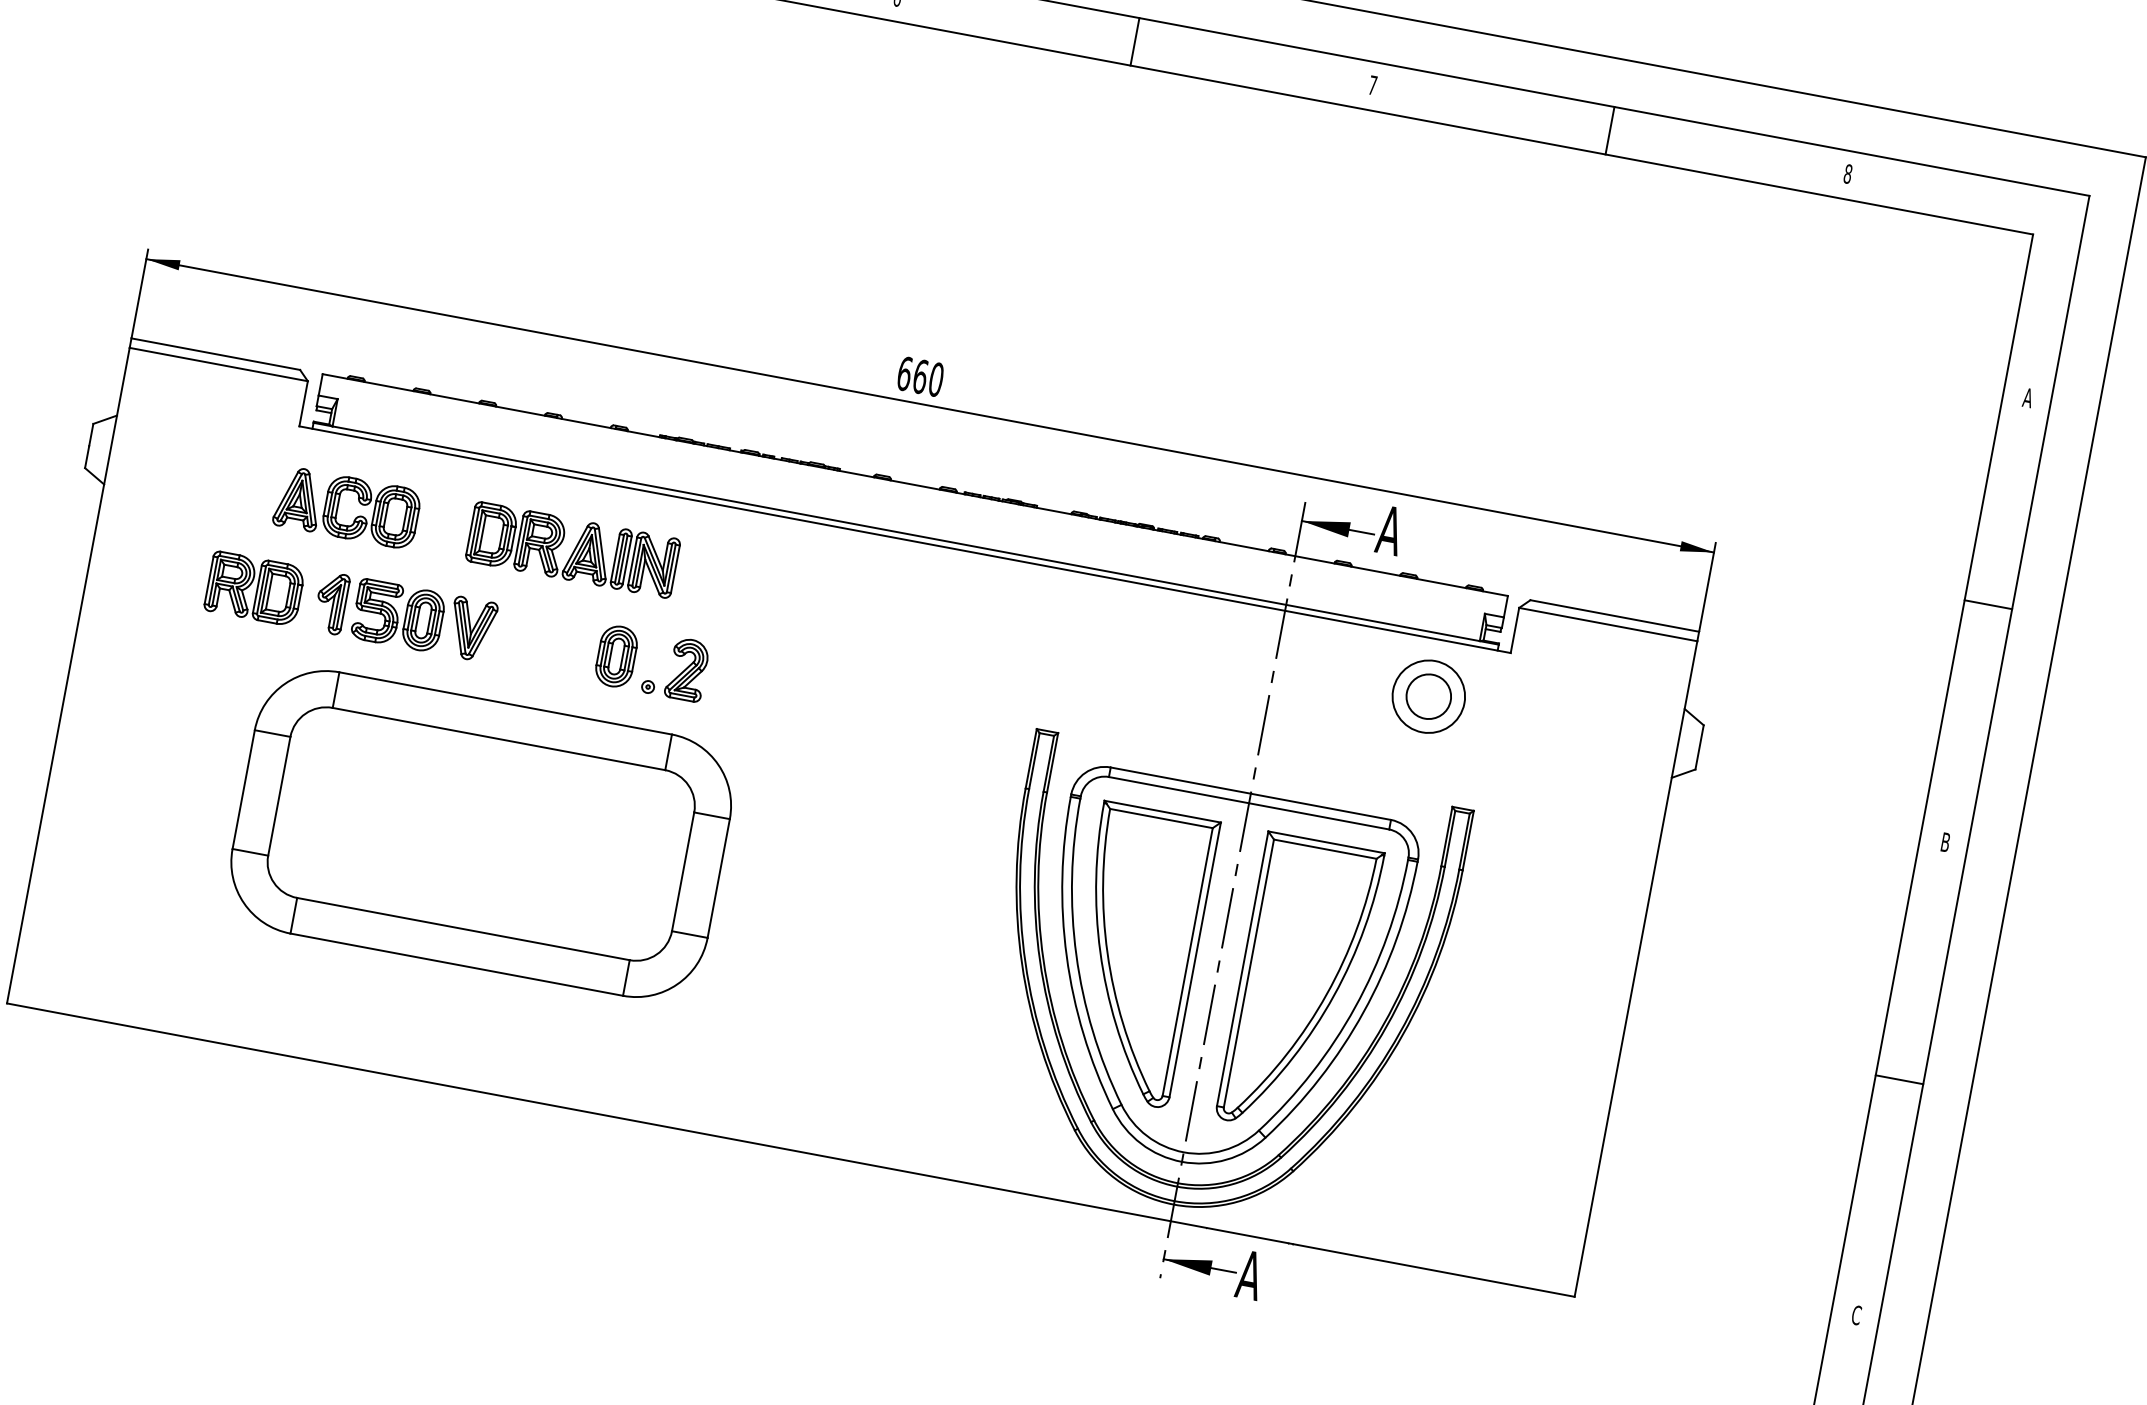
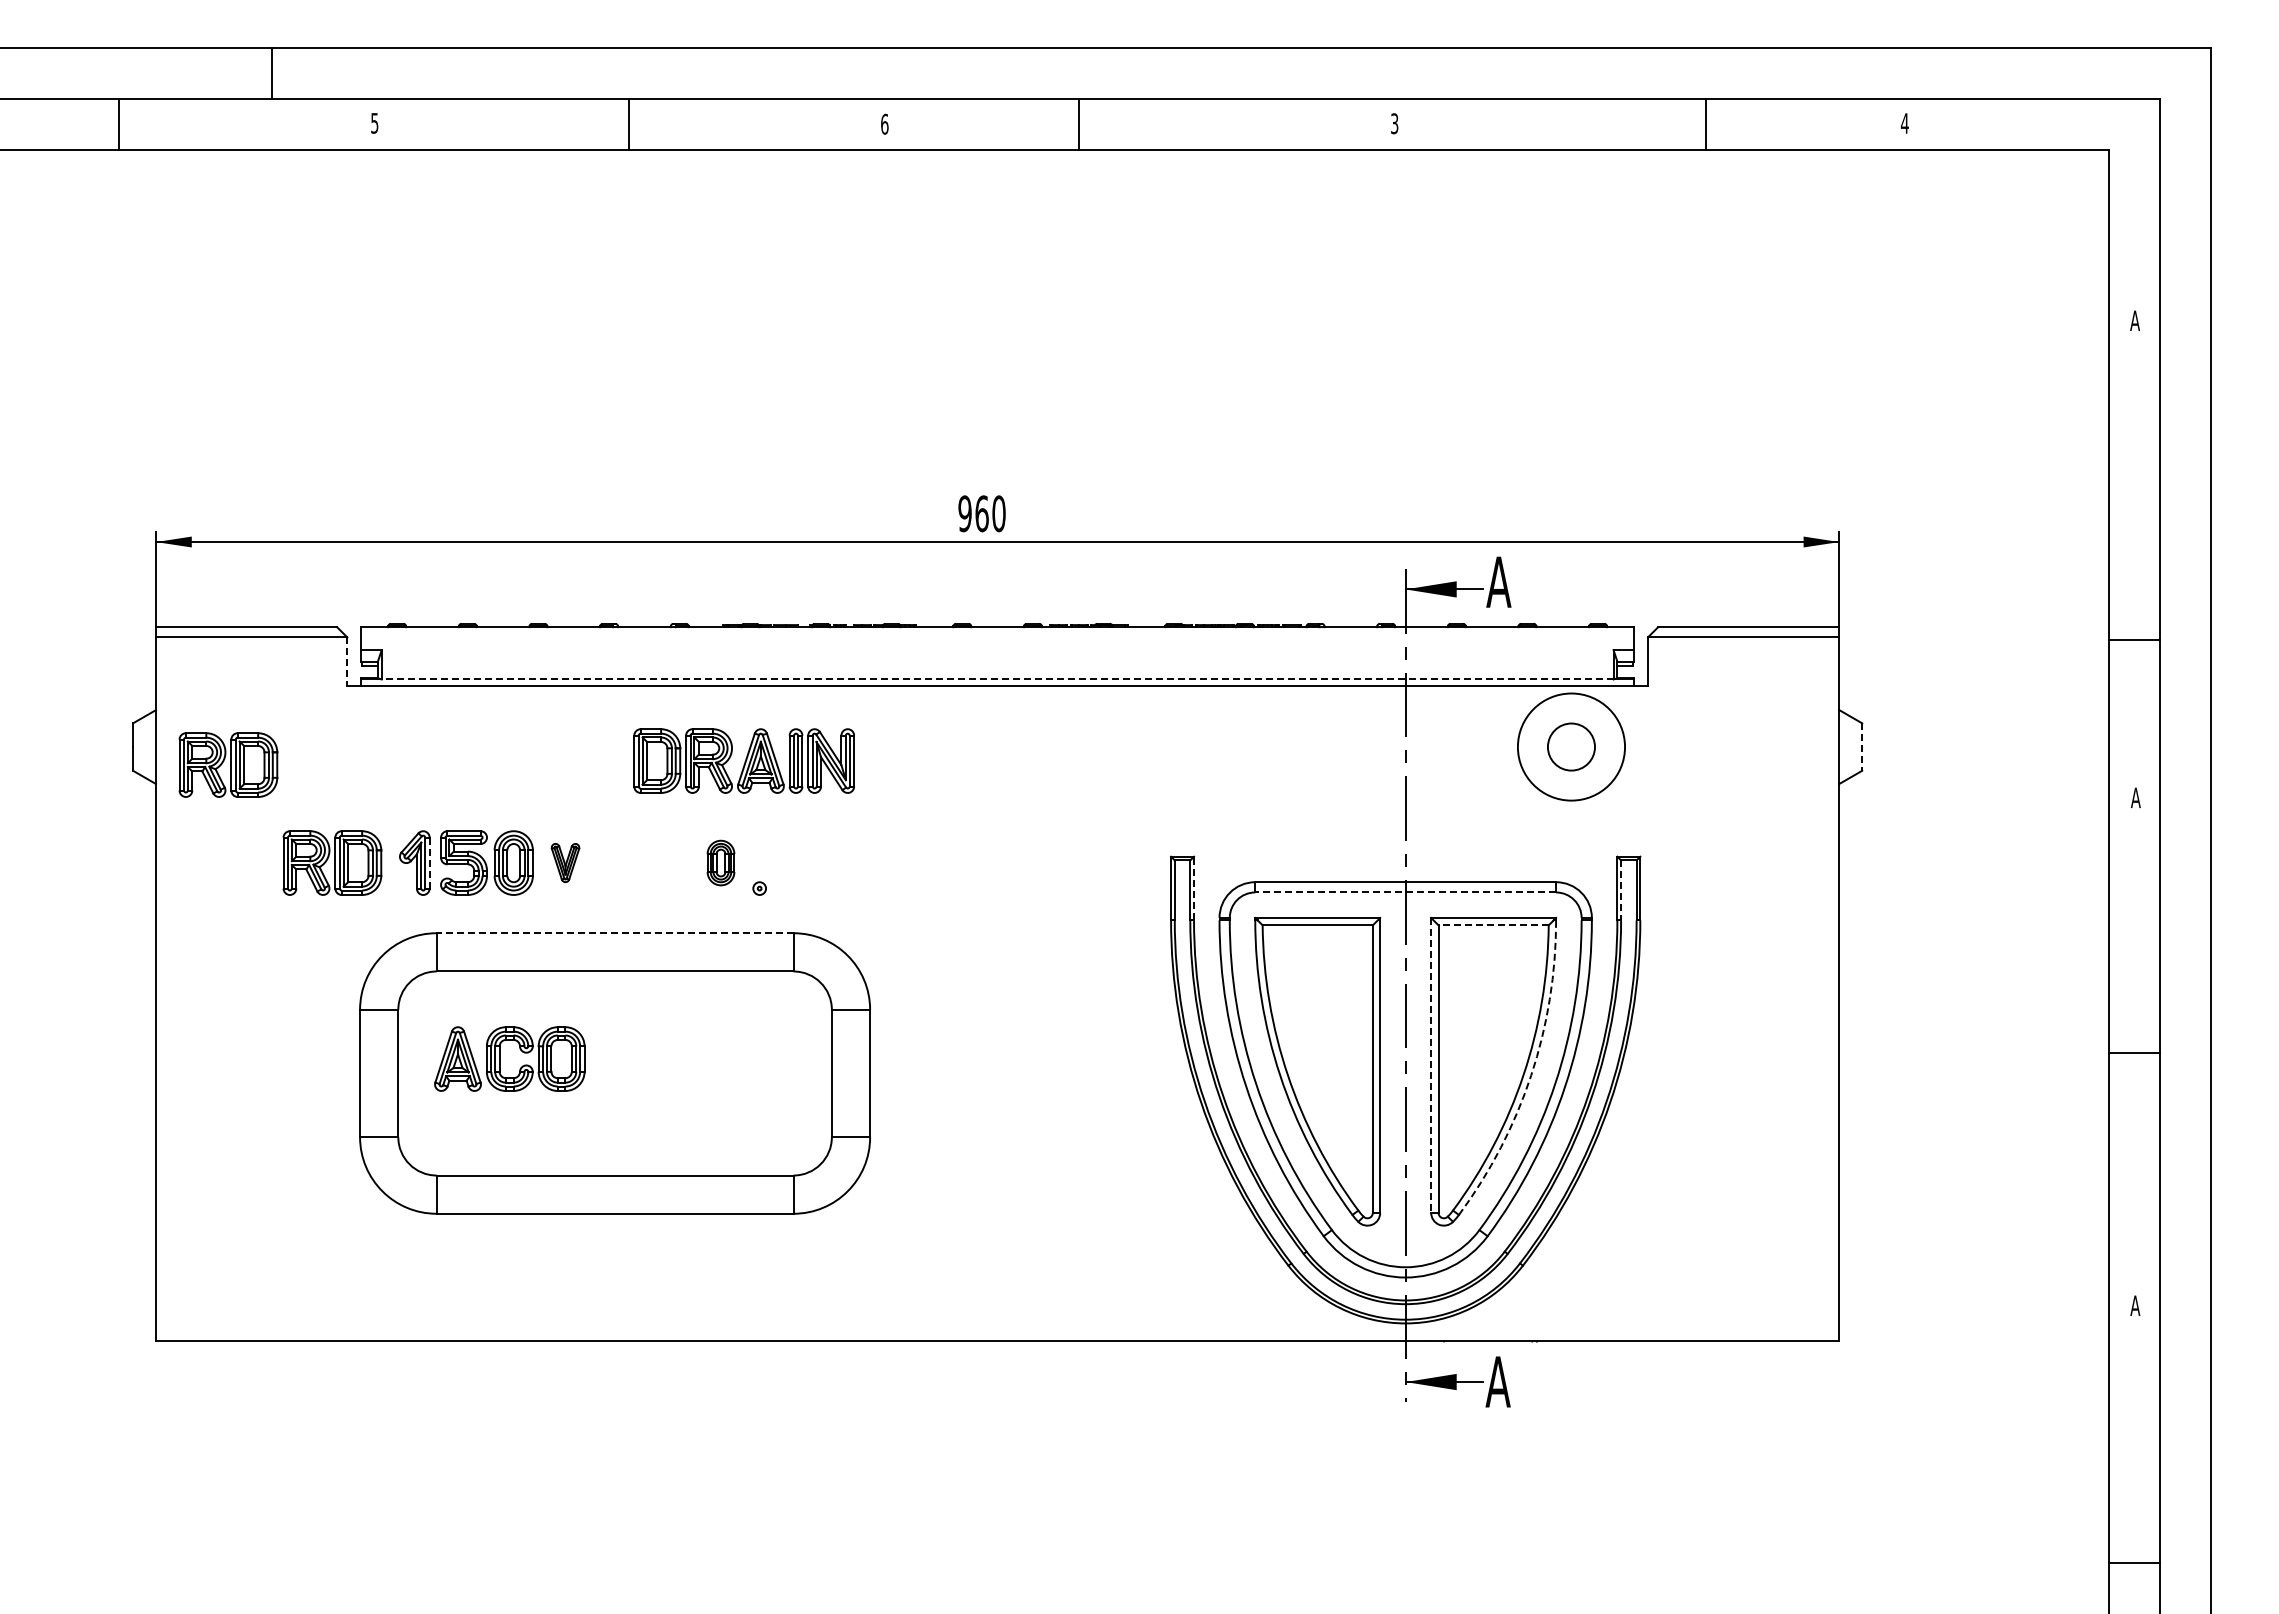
line: (1135, 41) -> (1078, 124), moved
text: (1372, 85) -> (1394, 123), 7 -> 3
line: (1610, 130) -> (1705, 124), moved
text: (1847, 174) -> (1904, 123), 8 -> 4
text: (904, 373) -> (964, 513), 660 -> 960
line: (303, 404) -> (347, 662), solid -> dashed
part: (175, 478) -> (228, 764), added
part: (338, 505) -> (500, 1058), moved
line: (906, 533) -> (997, 679), solid -> dashed
part: (572, 549) -> (743, 760), moved
line: (1987, 604) -> (2133, 639), moved
line: (344, 606) -> (429, 863), solid -> dashed
part: (471, 628) -> (565, 862), size x0.6
part: (616, 655) -> (720, 862), size x0.7
part: (686, 669) -> (796, 862), removed
circle: (1428, 696) -> (1571, 746), size x1.4
line: (506, 703) -> (615, 933), solid -> dashed
line: (1699, 747) -> (1862, 747), solid -> dashed
line: (1053, 762) -> (1194, 888), solid -> dashed
line: (1248, 803) -> (1405, 892), solid -> dashed
line: (1450, 839) -> (1621, 890), solid -> dashed
text: (1945, 842) -> (2135, 797), B -> A
line: (1325, 849) -> (1493, 925), solid -> dashed
line: (1242, 968) -> (1431, 1065), solid -> dashed
arc: (1334, 995) -> (1531, 1075), solid -> dashed
text: (1856, 1315) -> (2135, 1305), C -> A

